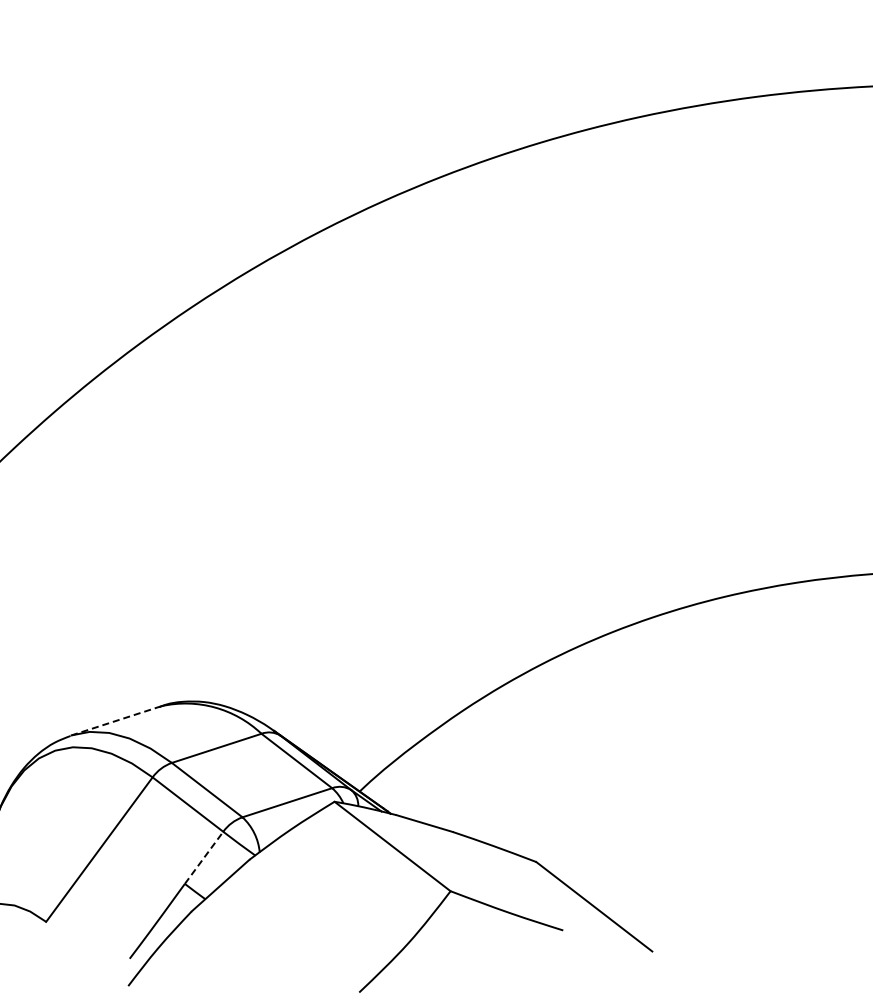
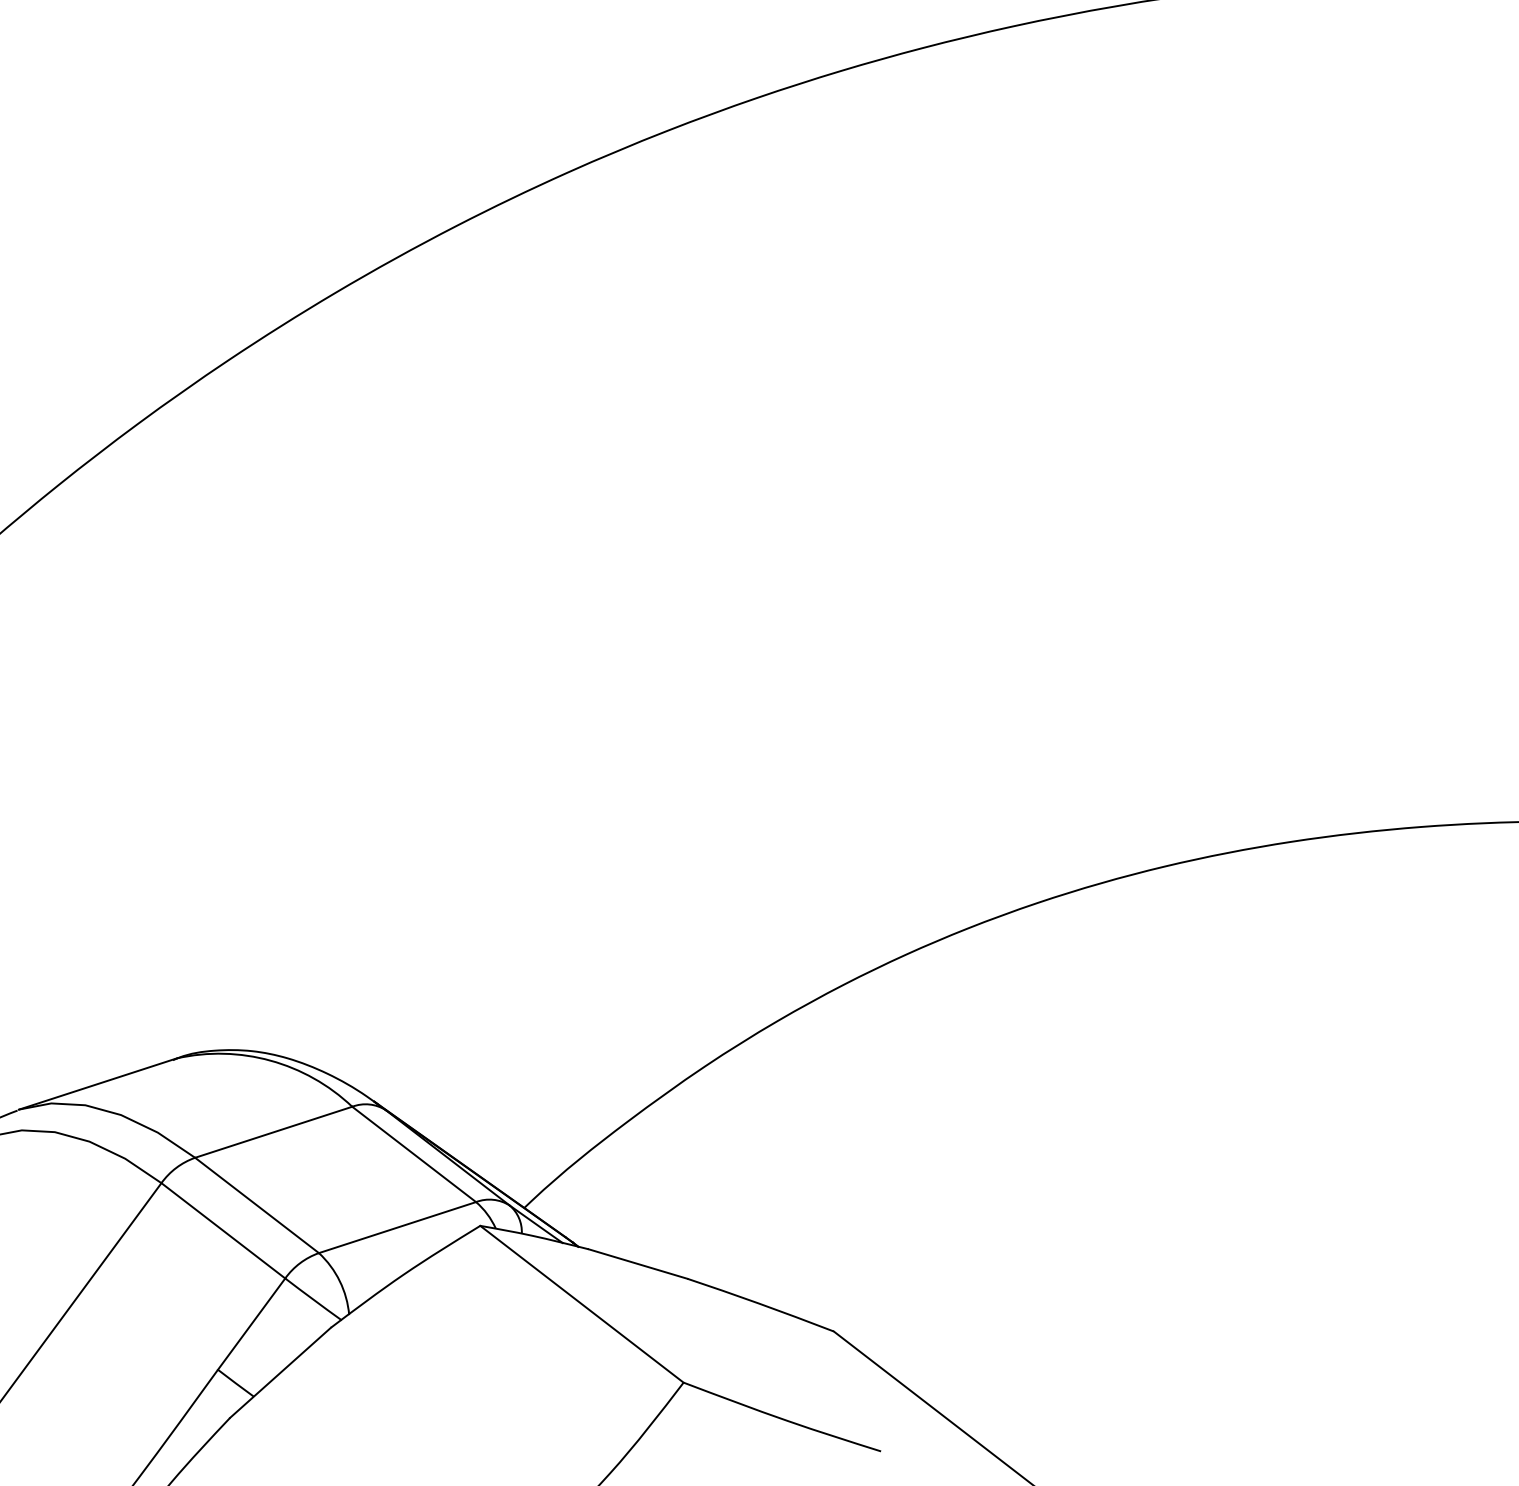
line: (116, 720) -> (98, 1083), dashed -> solid
line: (204, 857) -> (252, 1323), dashed -> solid

